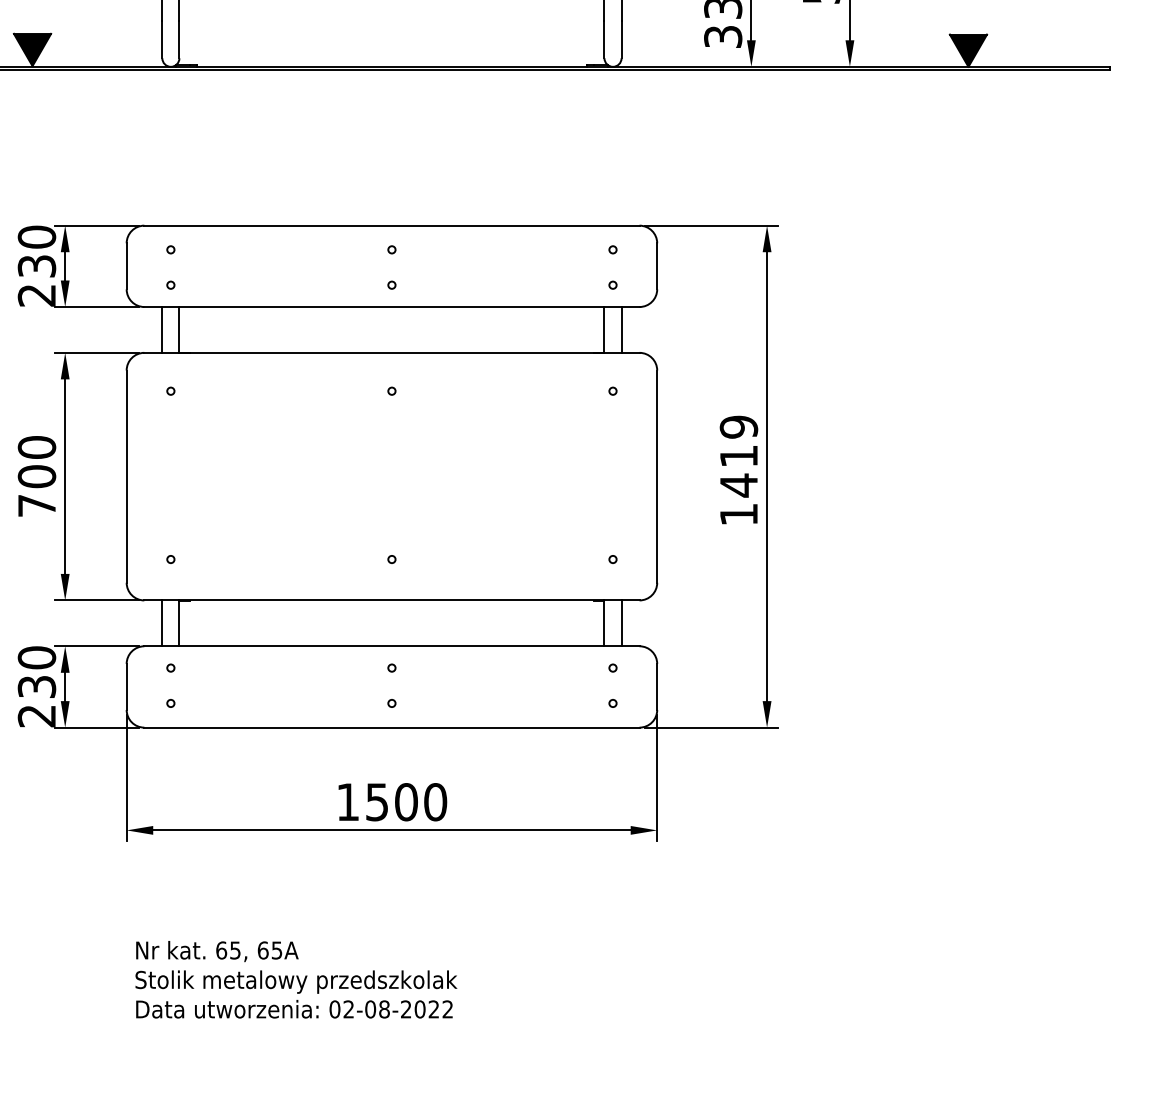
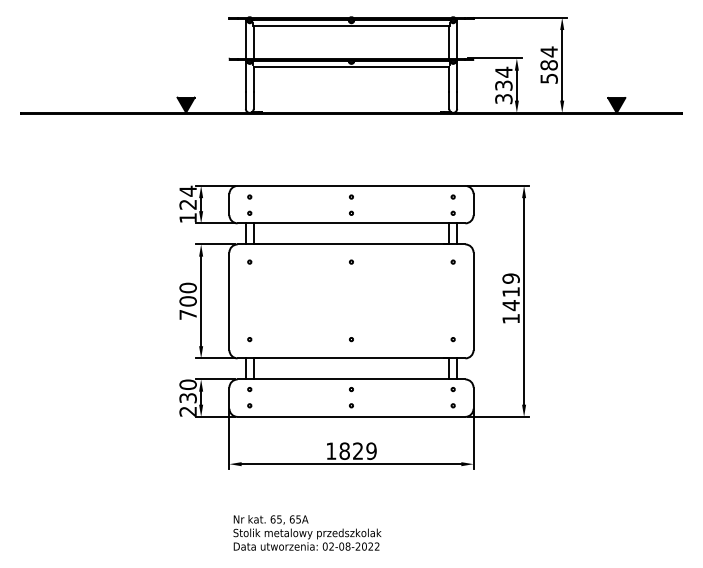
text: (35, 265) -> (187, 204), 230 -> 124
text: (405, 800) -> (357, 450), 1500 -> 1829

